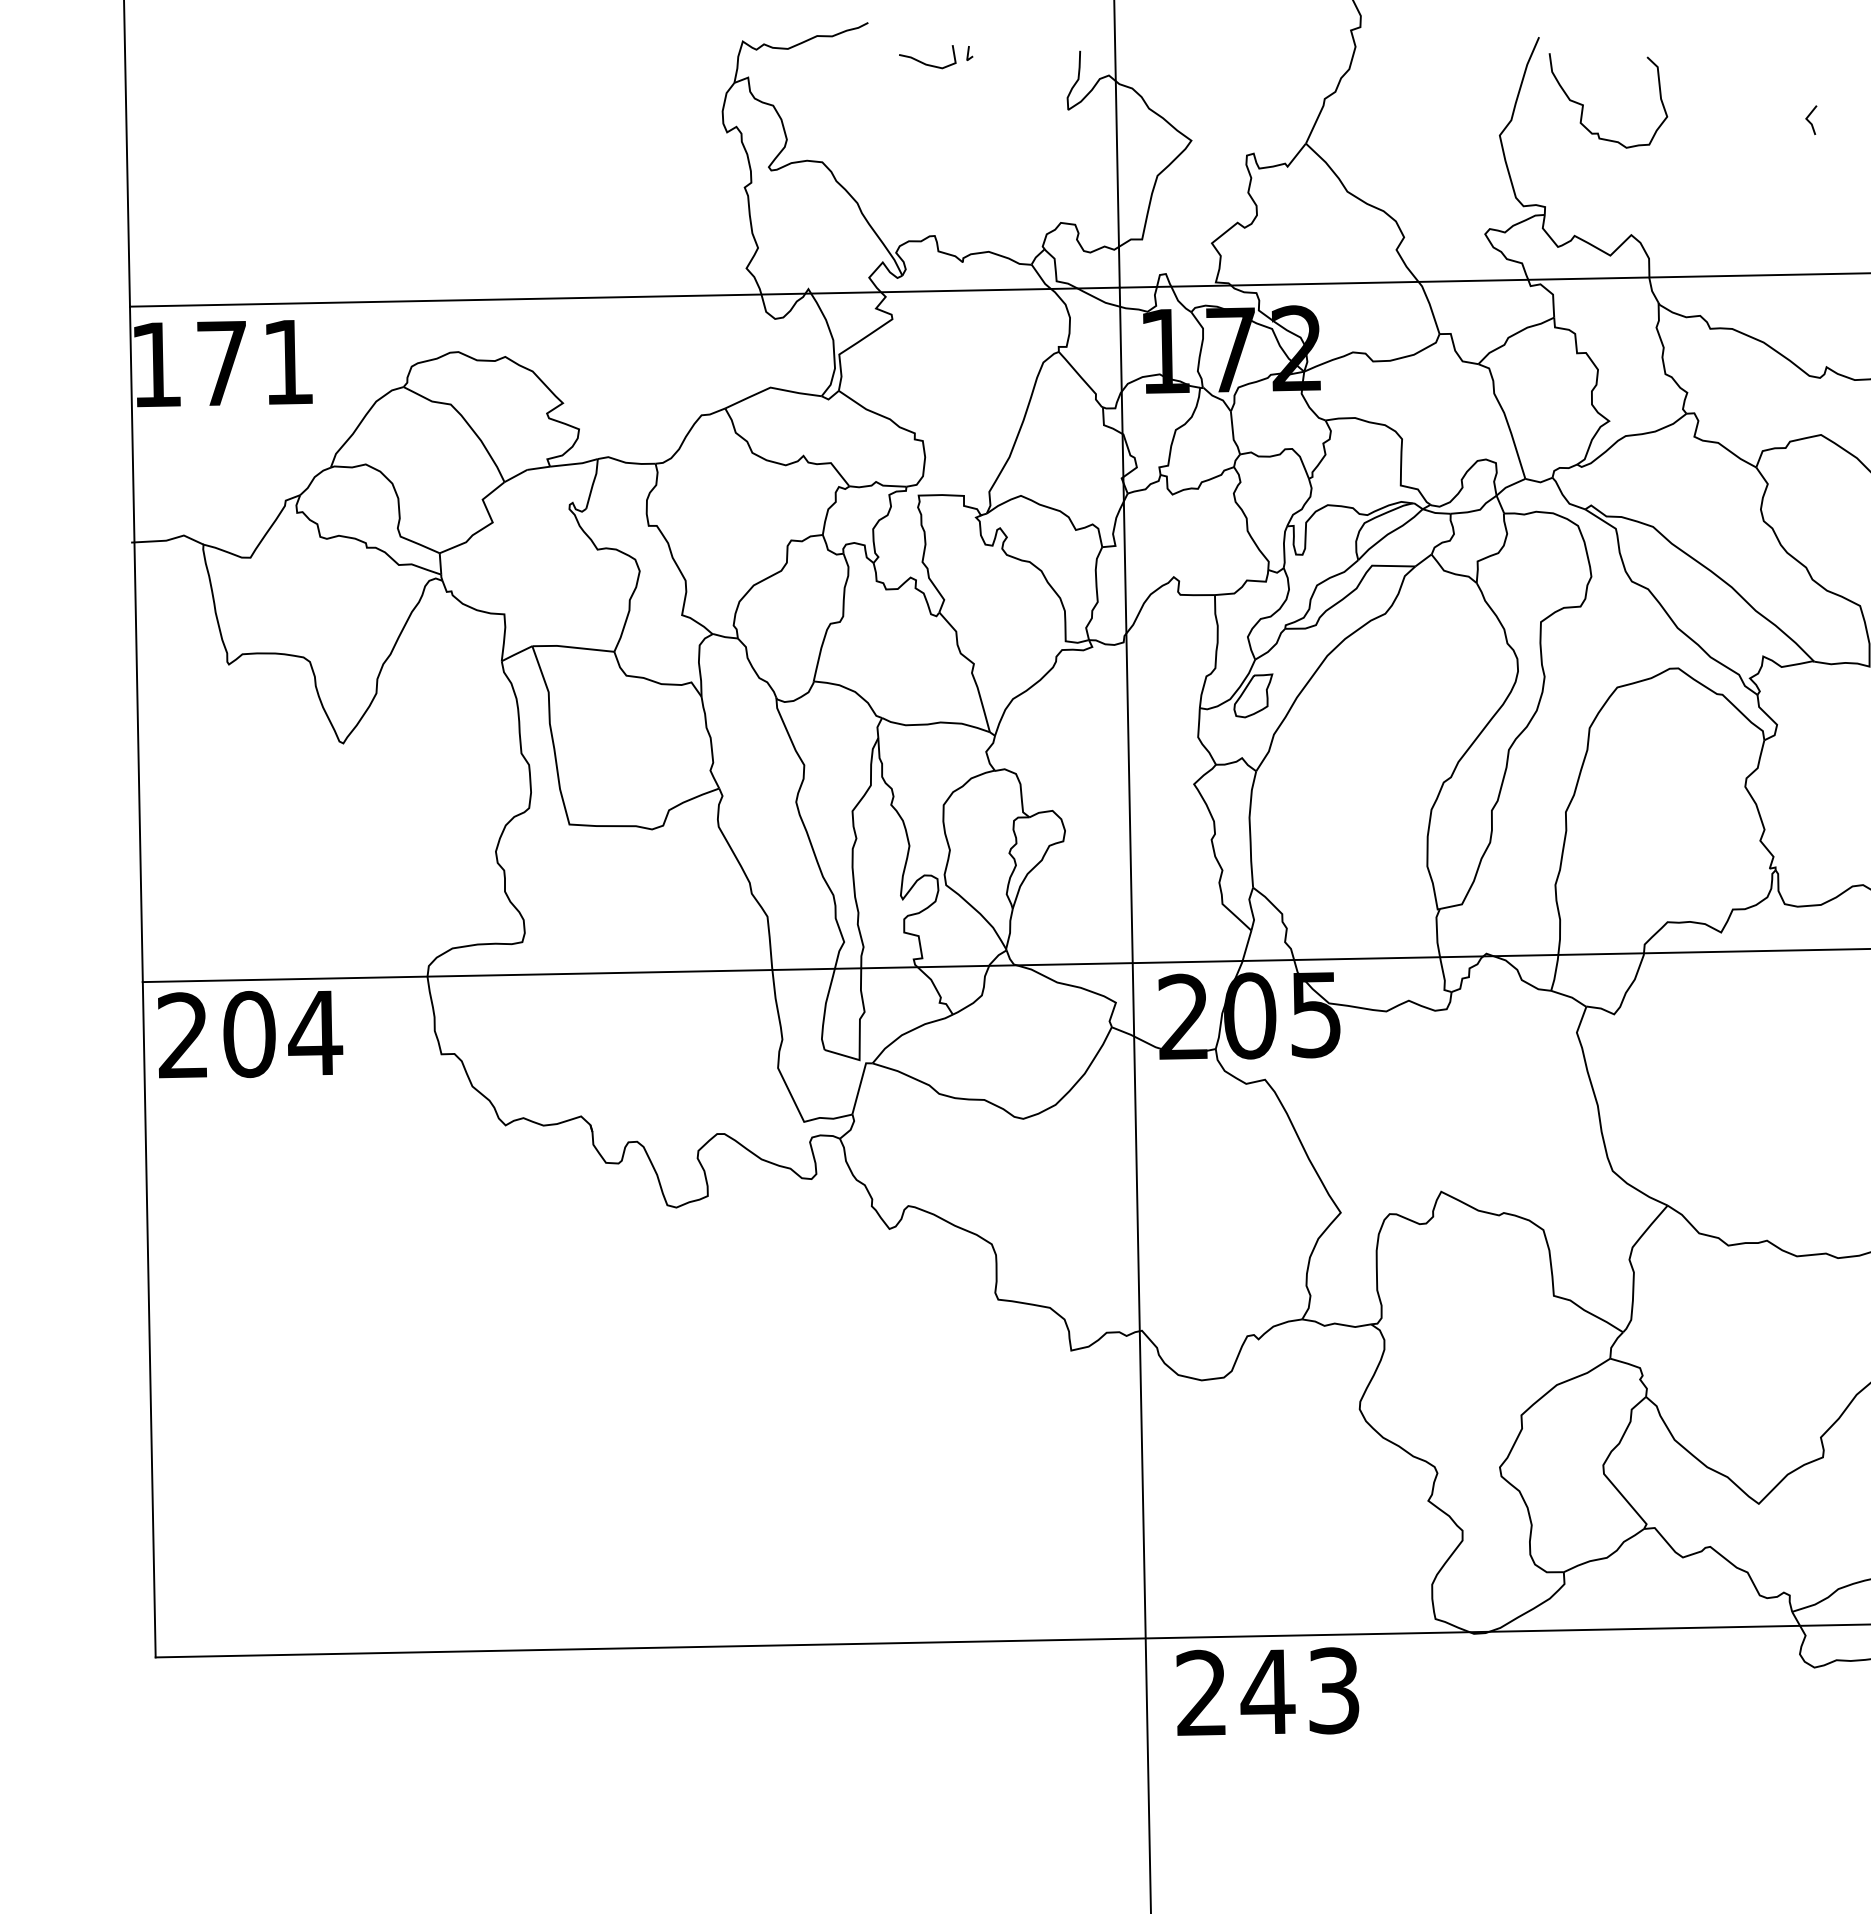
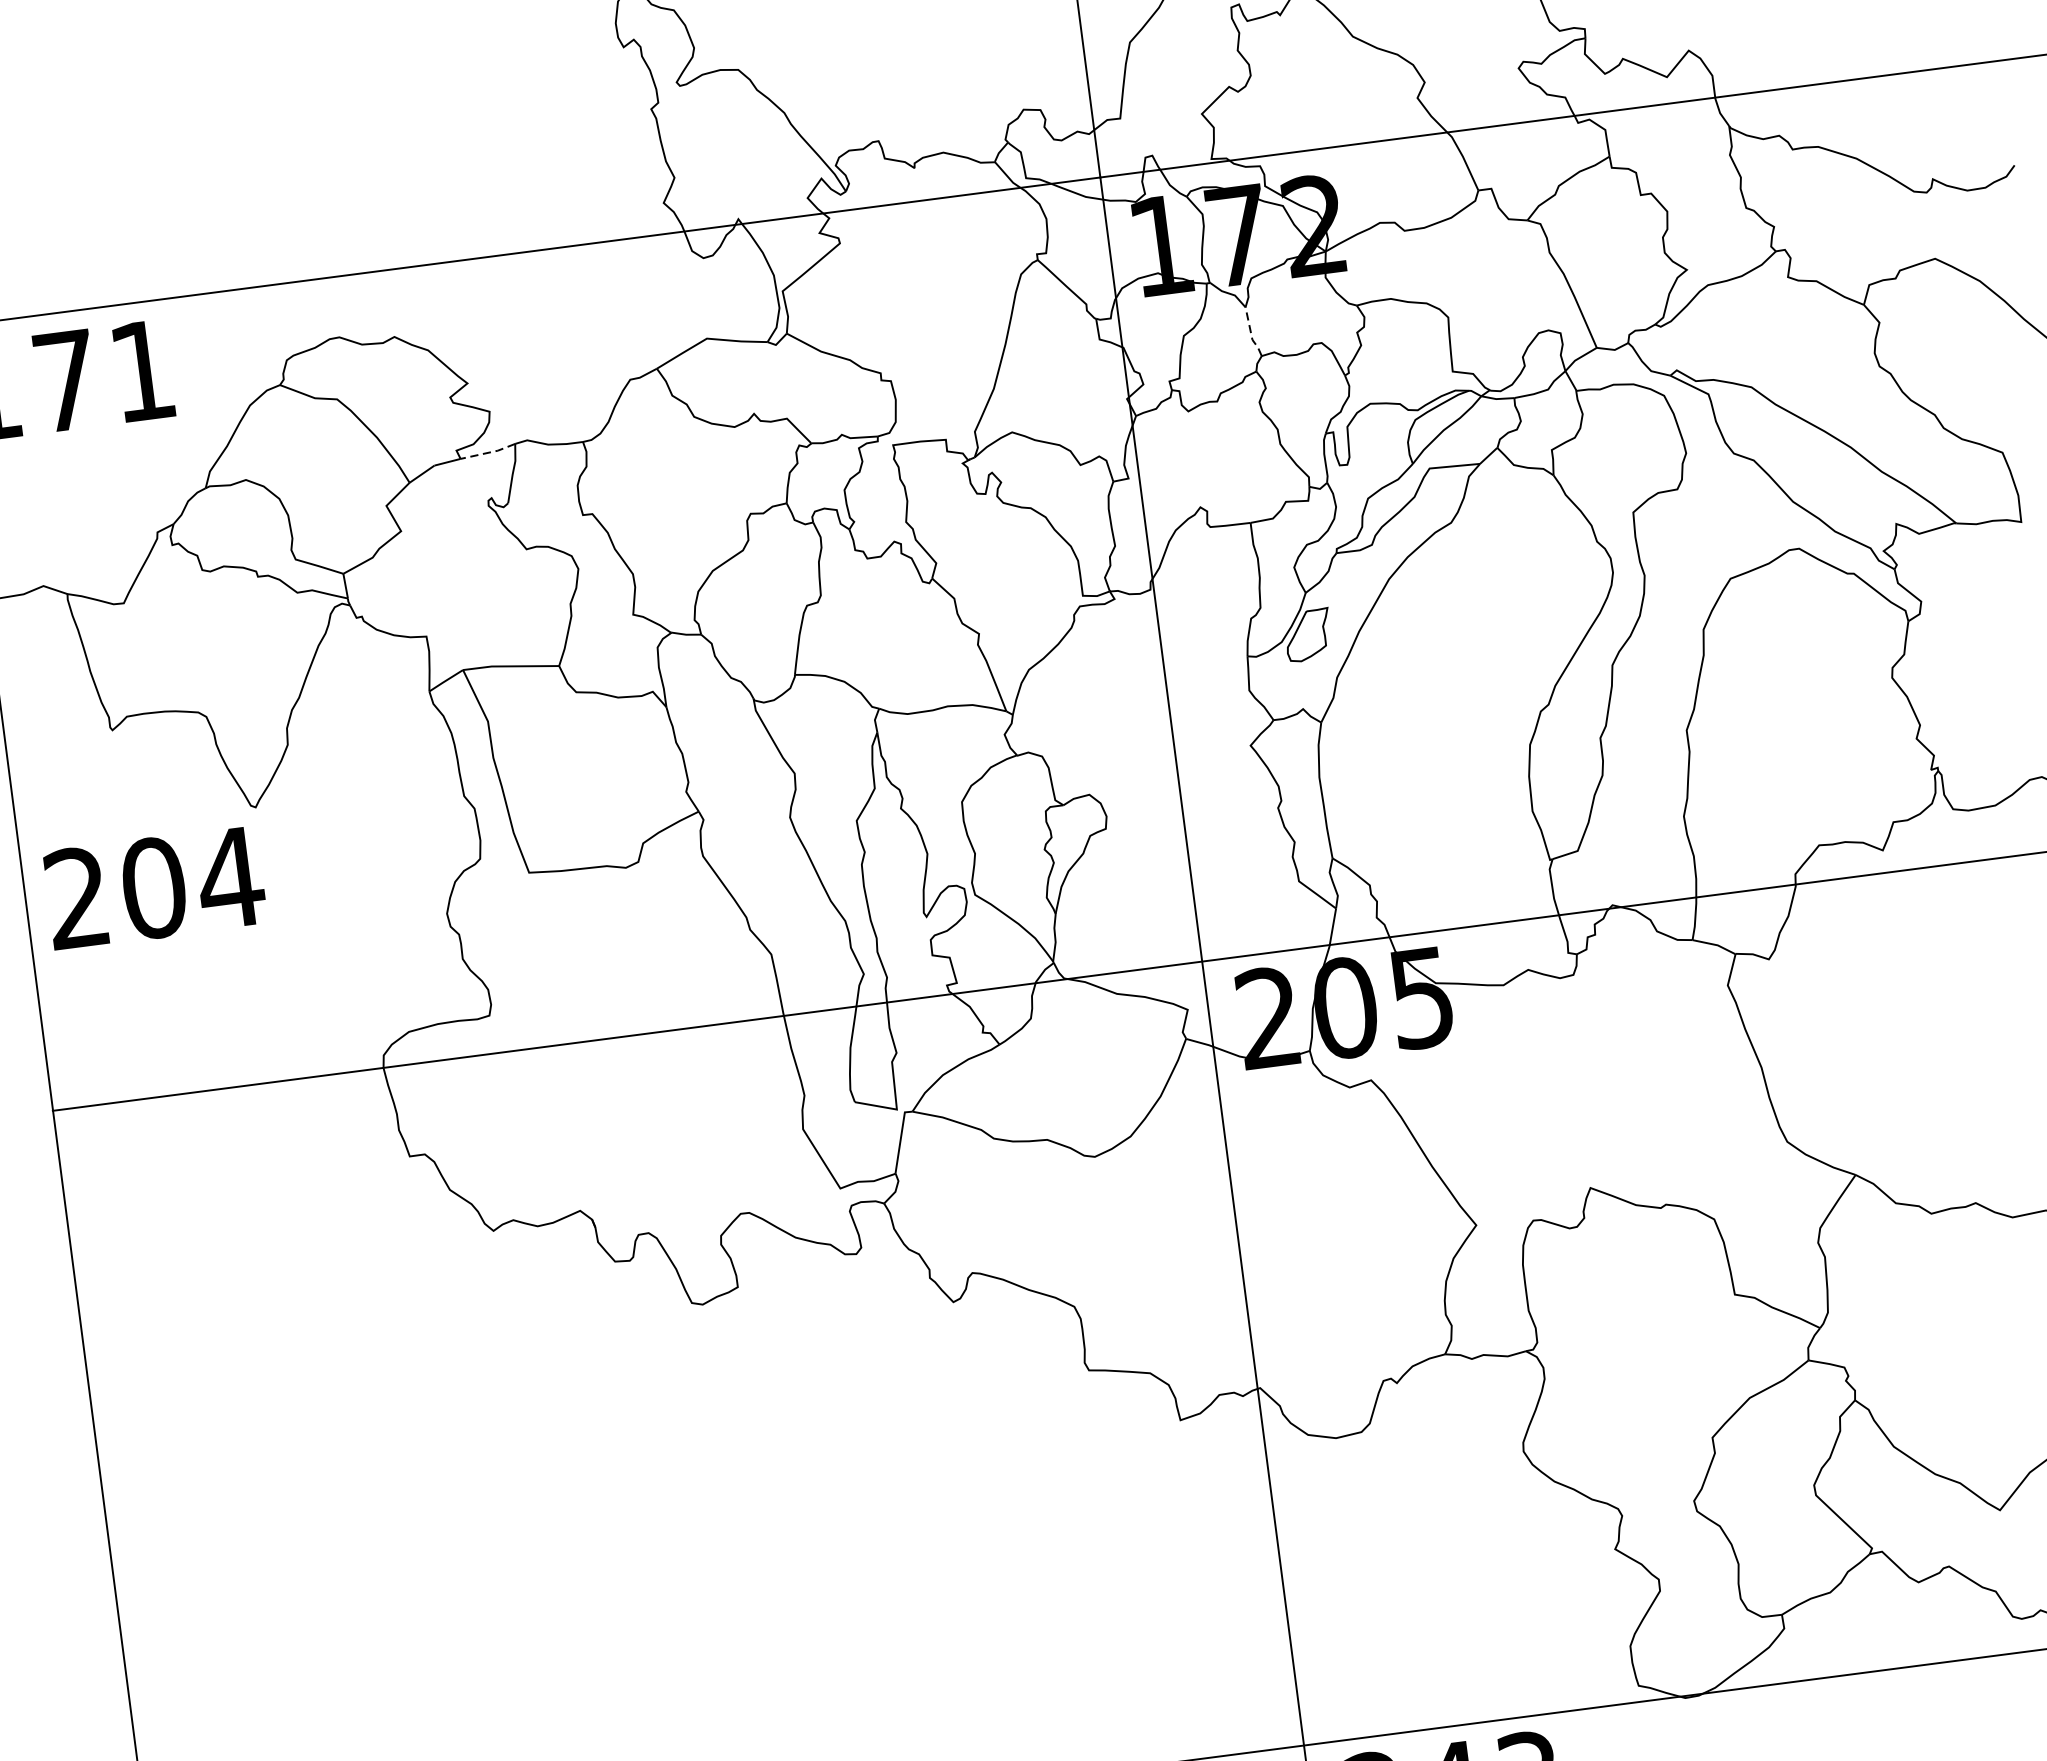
line: (1233, 434) -> (1251, 333), solid -> dashed
line: (574, 464) -> (488, 453), solid -> dashed
text: (250, 1034) -> (155, 888), moved

